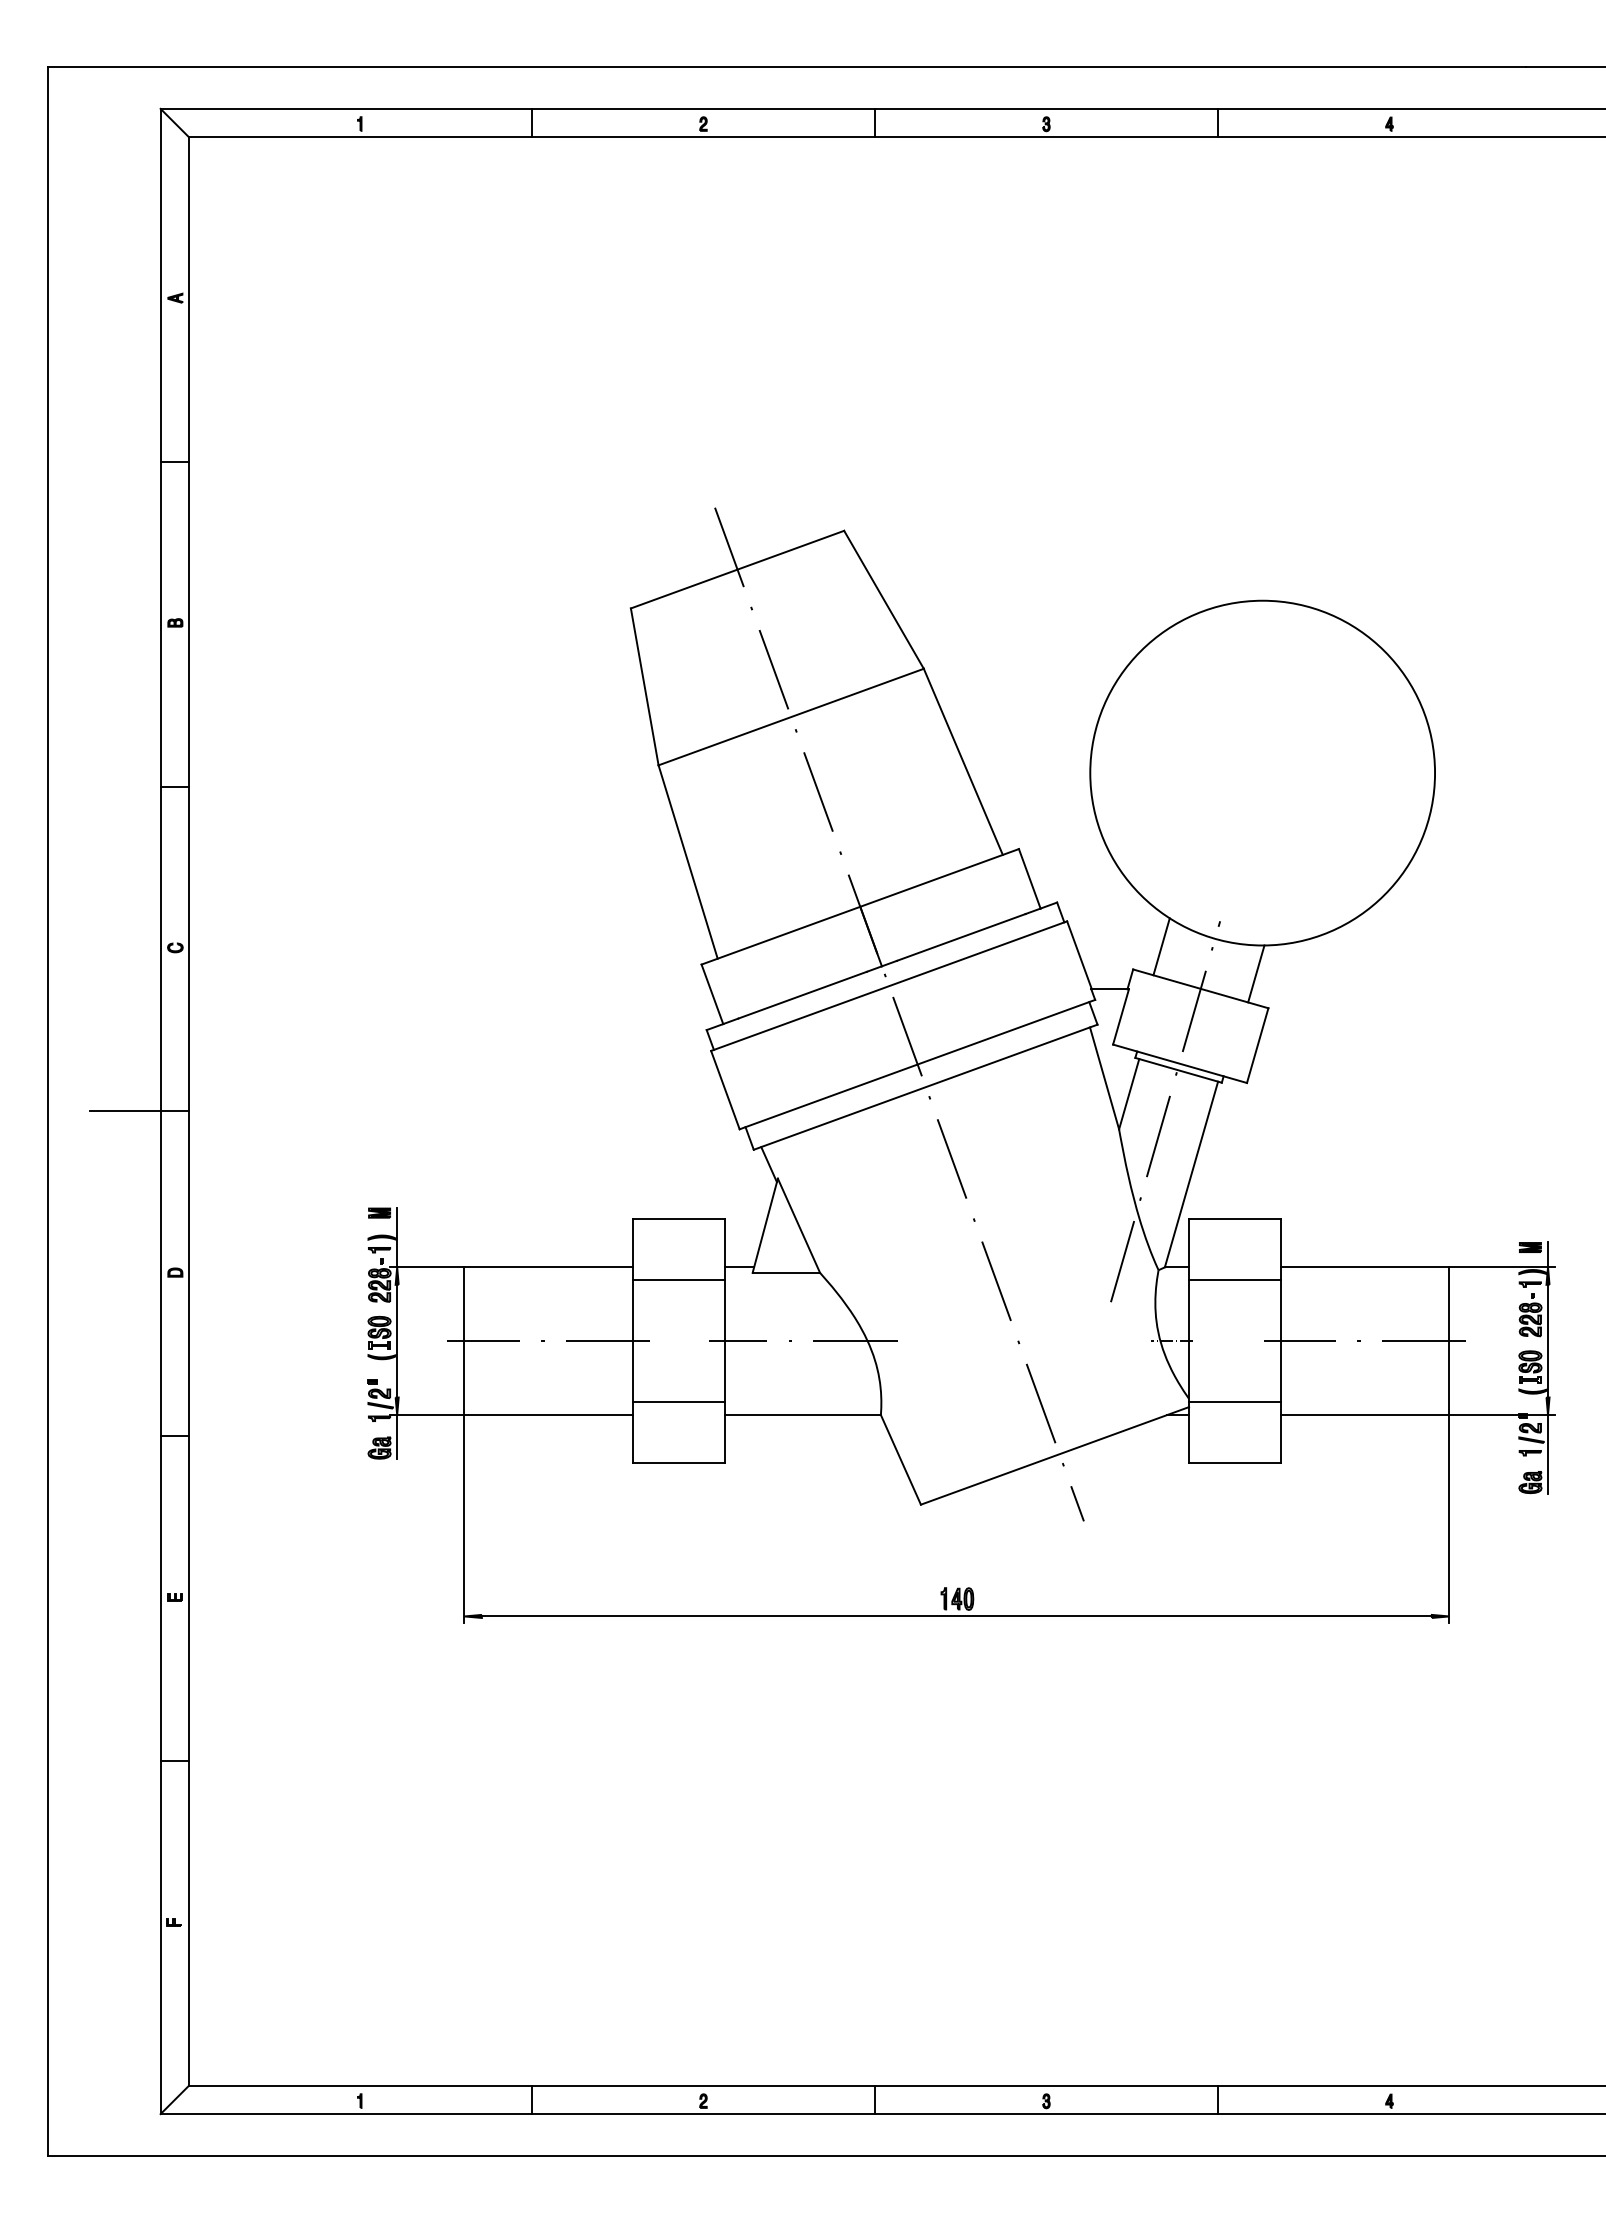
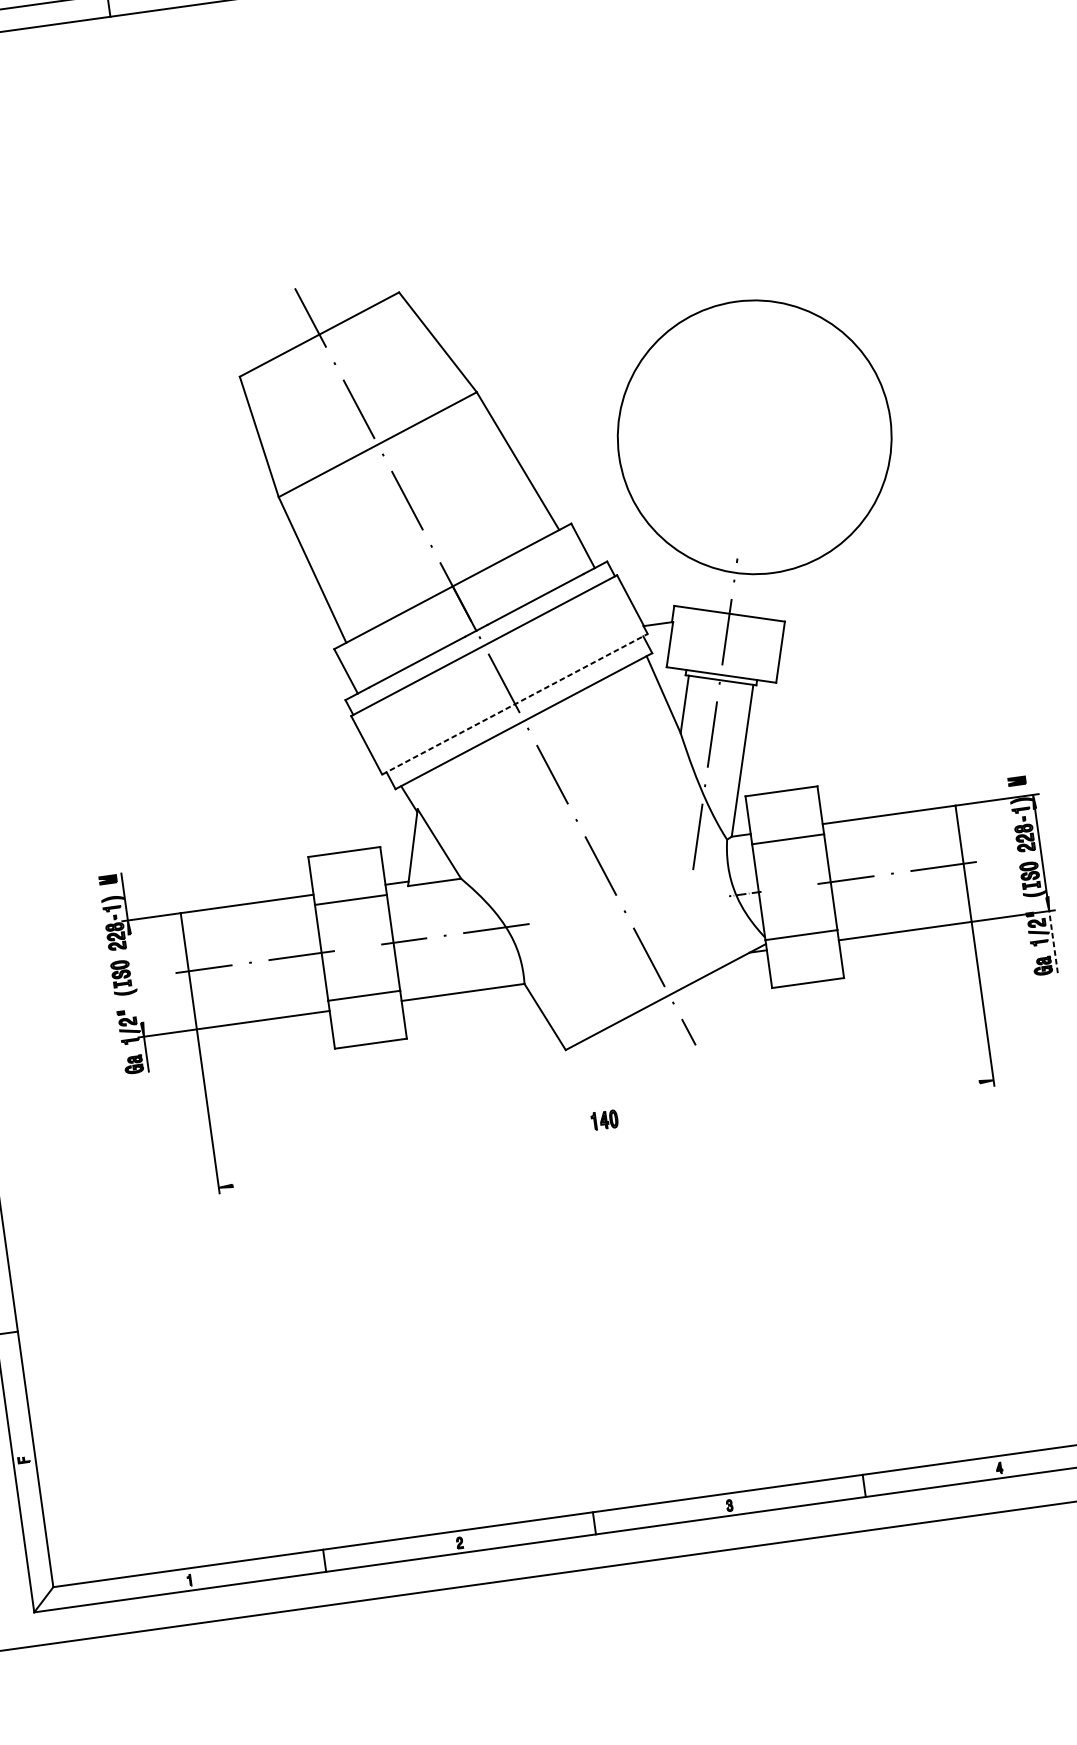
line: (1161, 946) -> (694, 584), removed
line: (1256, 973) -> (771, 595), removed
line: (917, 1064) -> (515, 704), solid -> dashed
line: (1548, 1254) -> (1032, 784), removed
line: (397, 1340) -> (136, 978), removed
line: (1548, 1453) -> (1053, 941), solid -> dashed
line: (956, 1616) -> (605, 1134), removed

